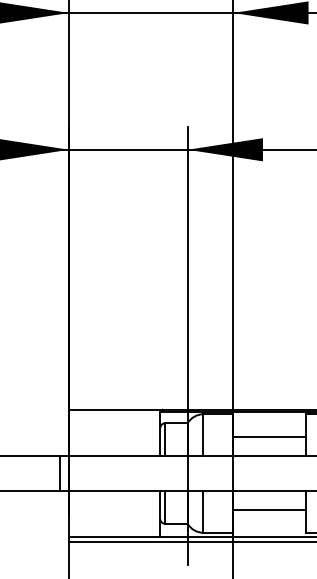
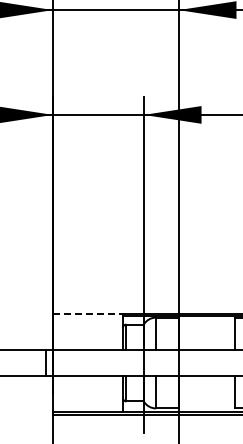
line: (114, 410) -> (87, 314), solid -> dashed
line: (269, 437) -> (206, 335), removed
line: (269, 509) -> (206, 390), removed

